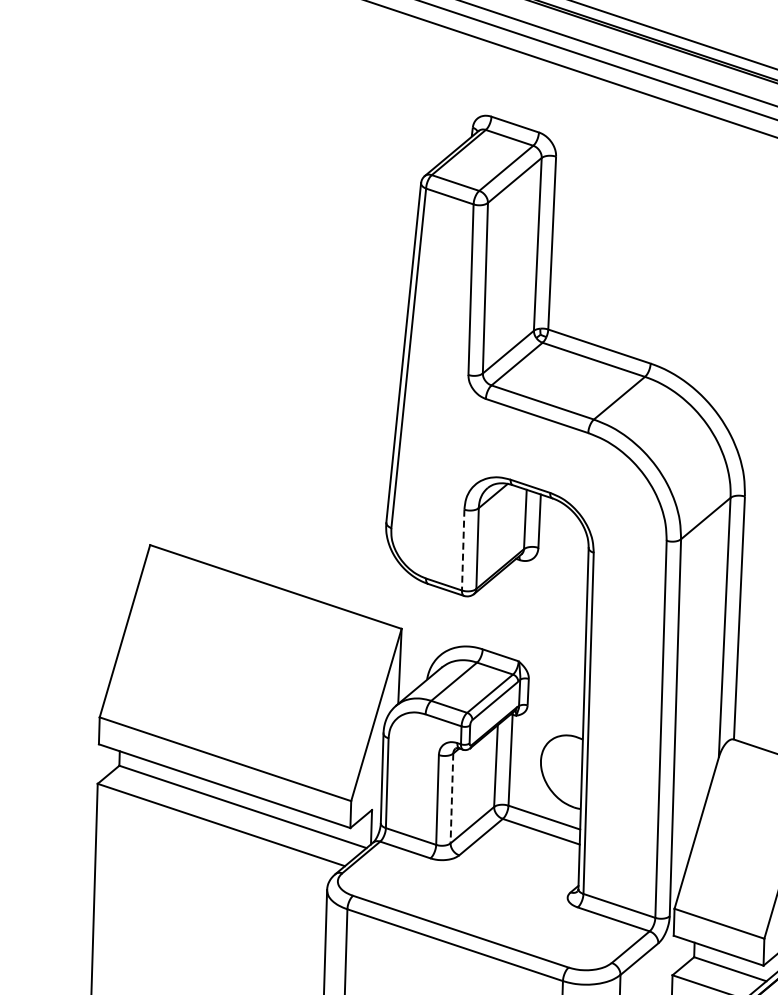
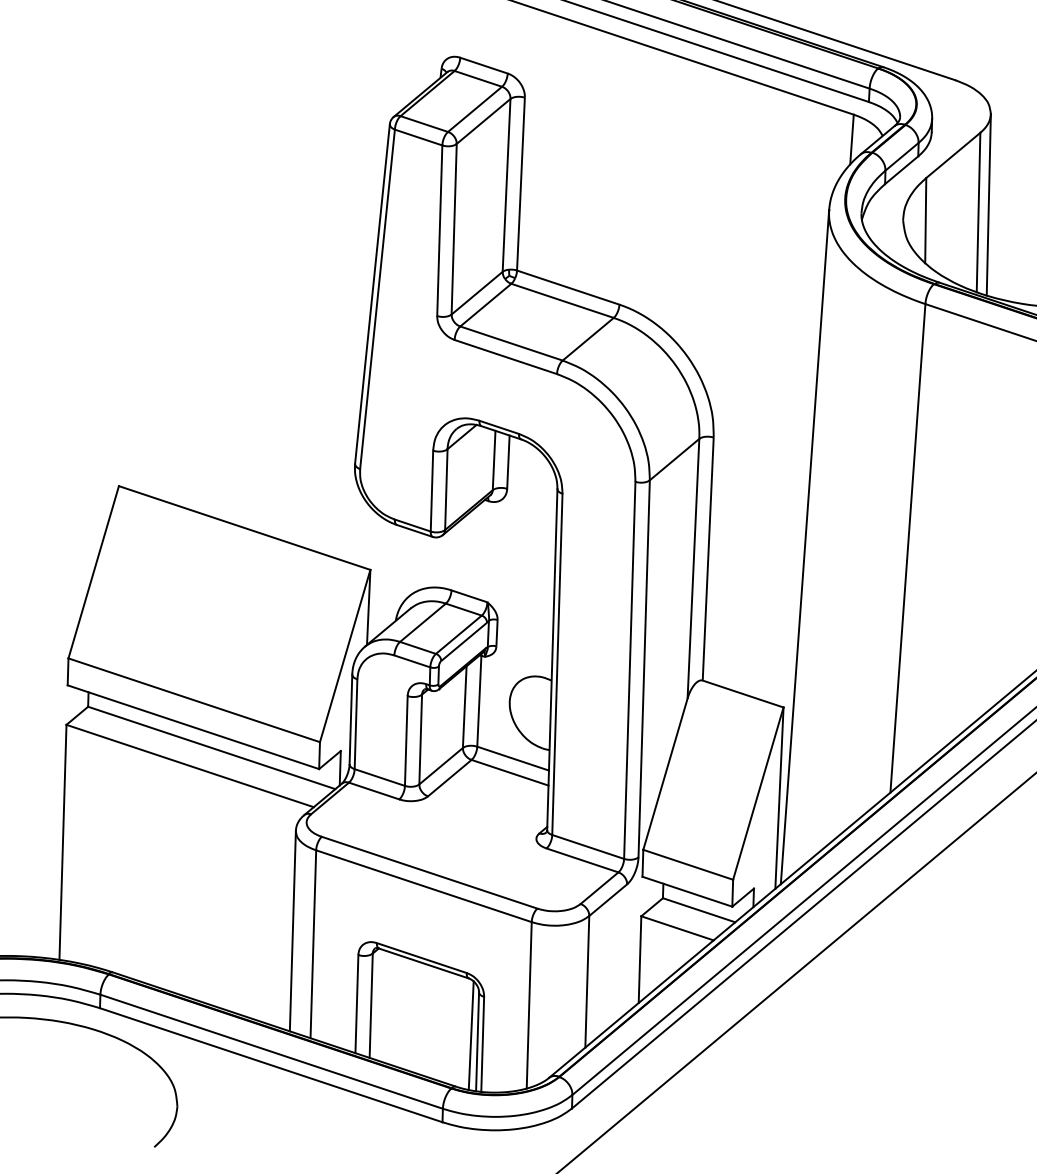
line: (462, 550) -> (431, 491), dashed -> solid
line: (451, 798) -> (420, 739), dashed -> solid

